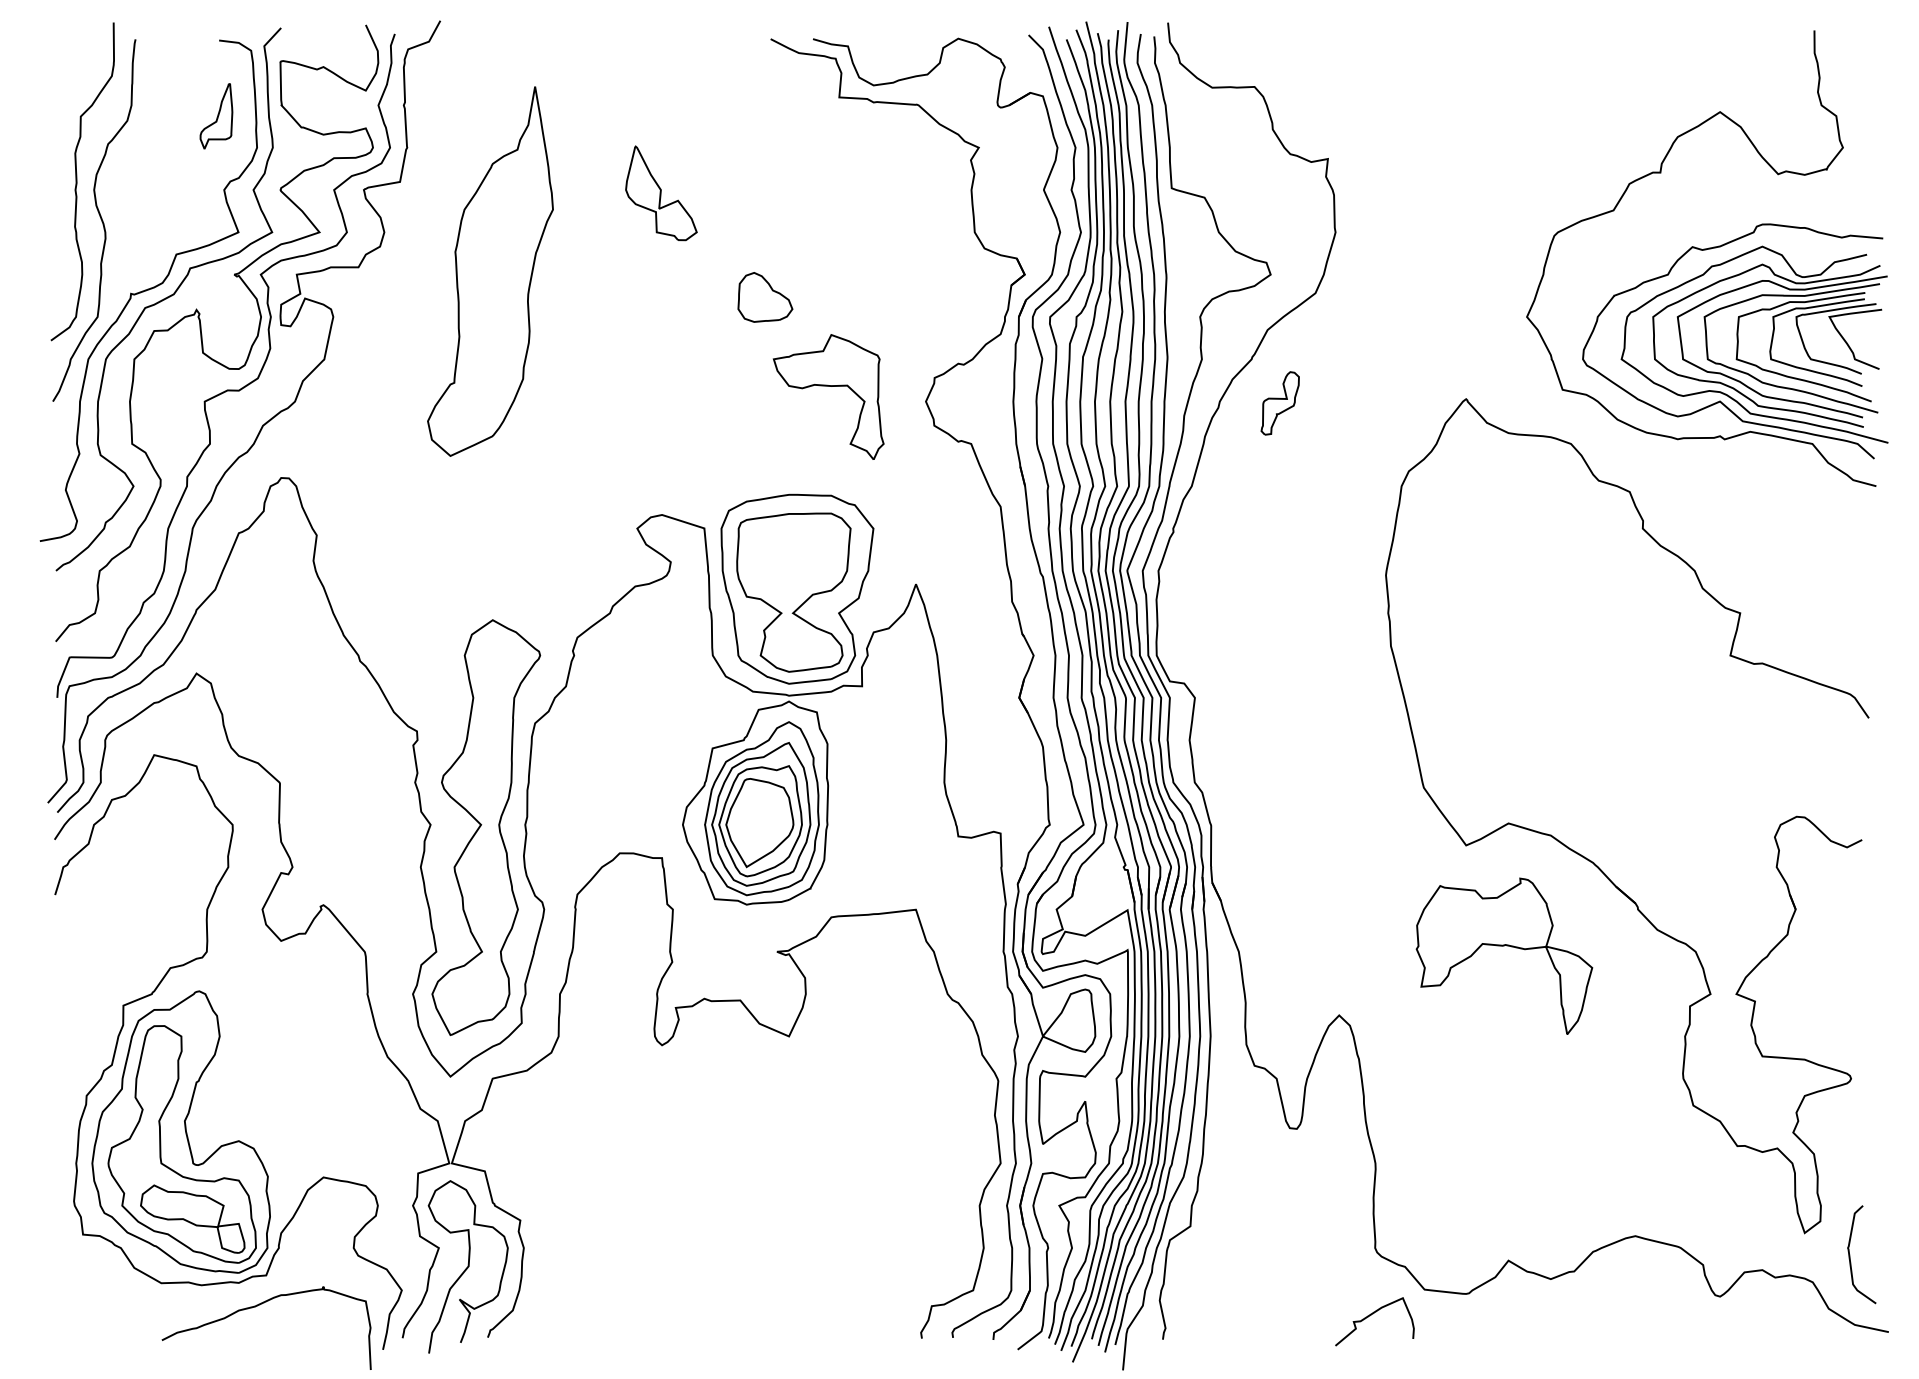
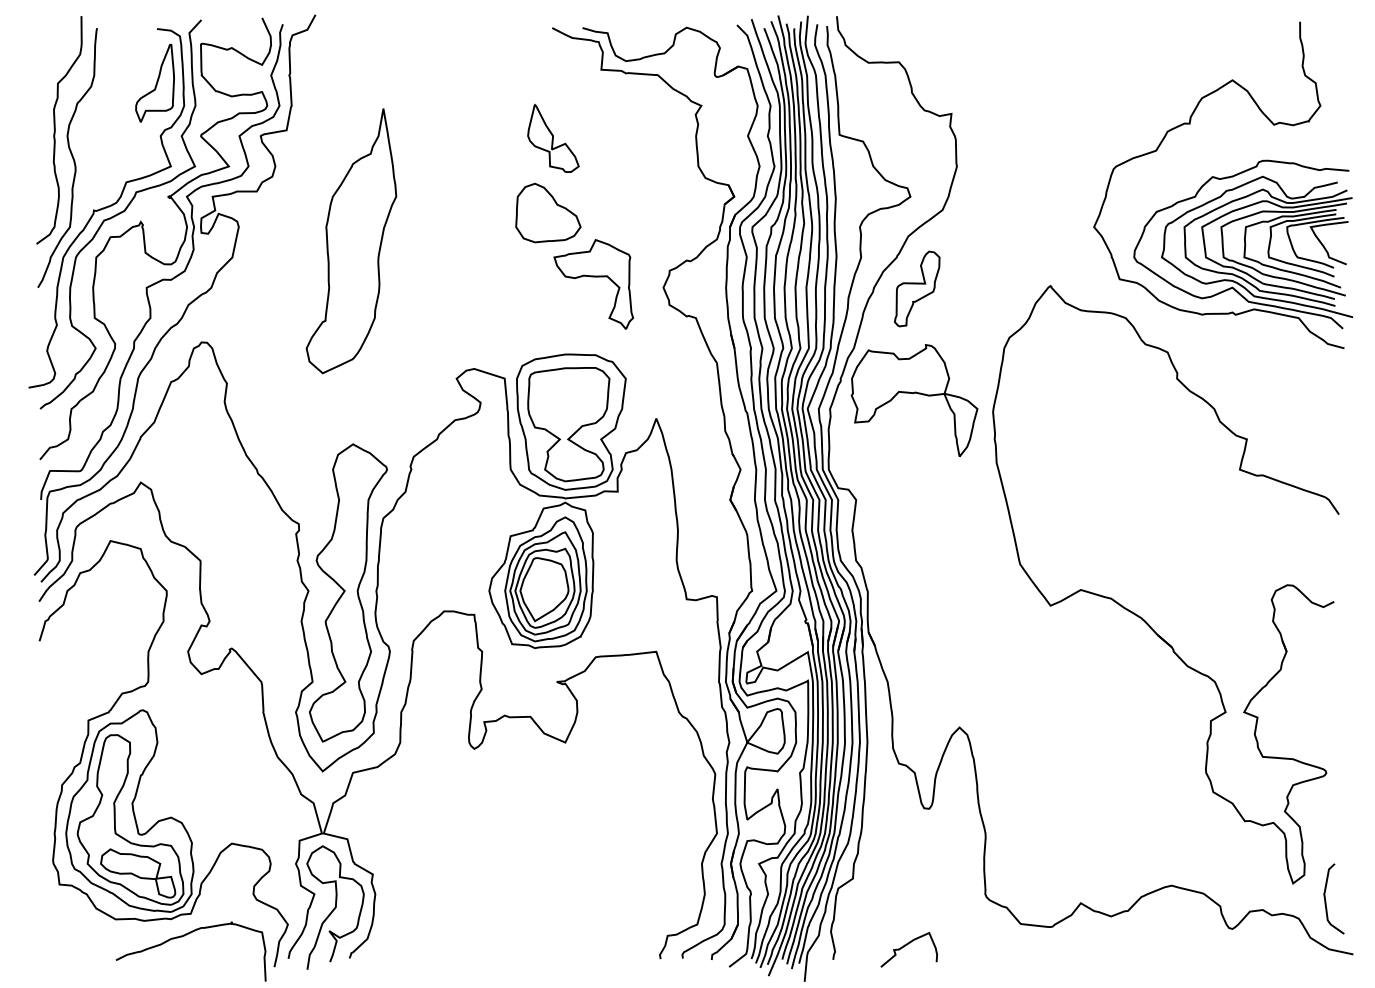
part: (216, 116) -> (155, 83), size x1.67
part: (661, 193) -> (553, 138), moved
part: (490, 271) -> (351, 241), moved
part: (765, 297) -> (548, 213), size x1.67
part: (1280, 403) -> (917, 289), size x1.67
part: (1504, 946) -> (914, 393), moved
curve: (1371, 1315) -> (906, 945), moved

